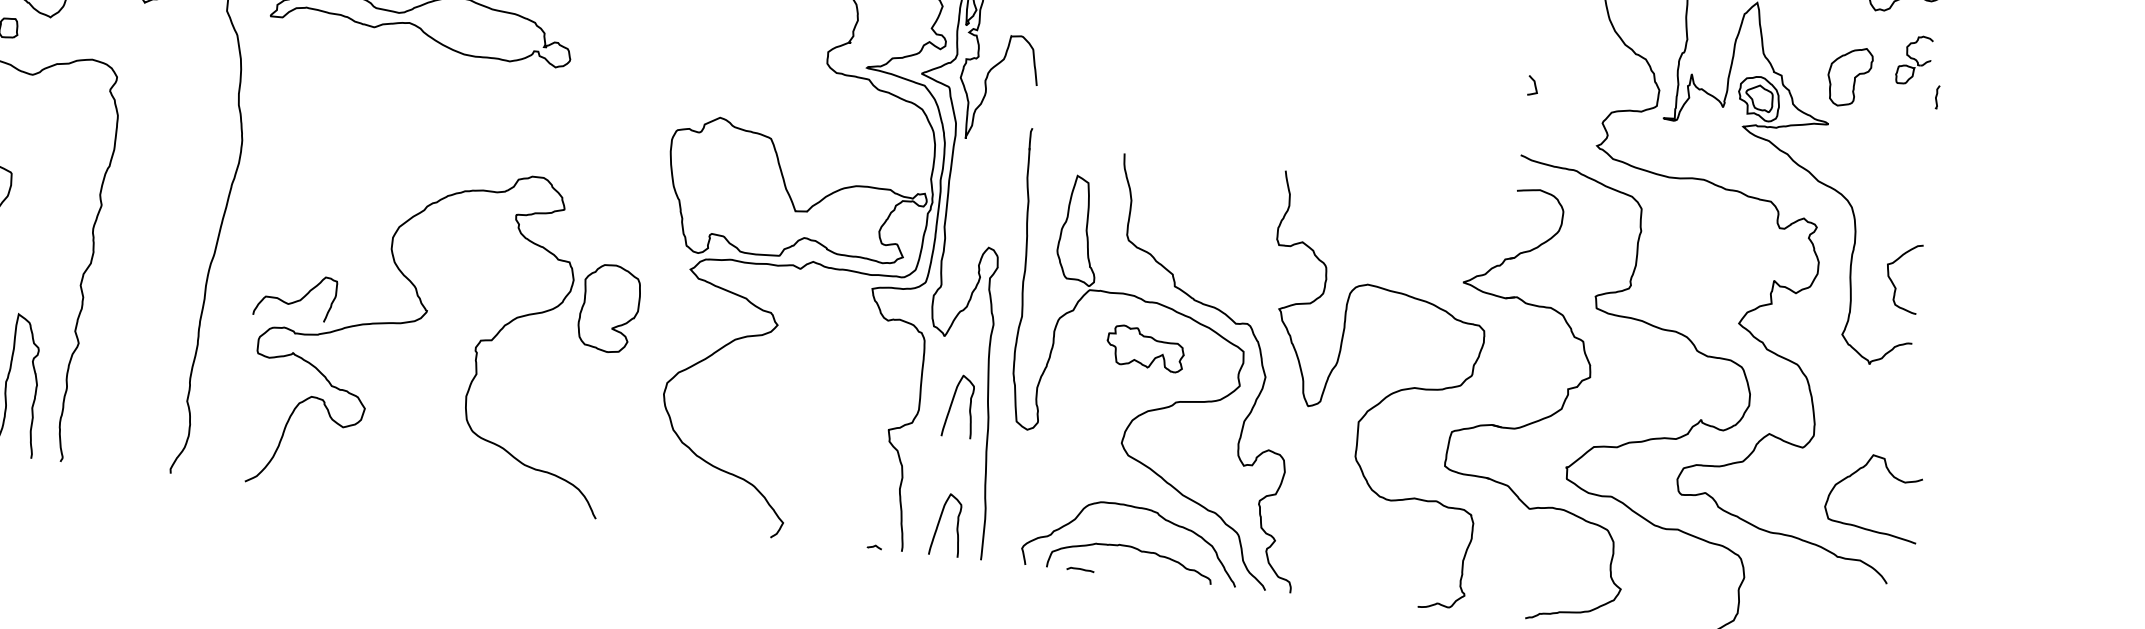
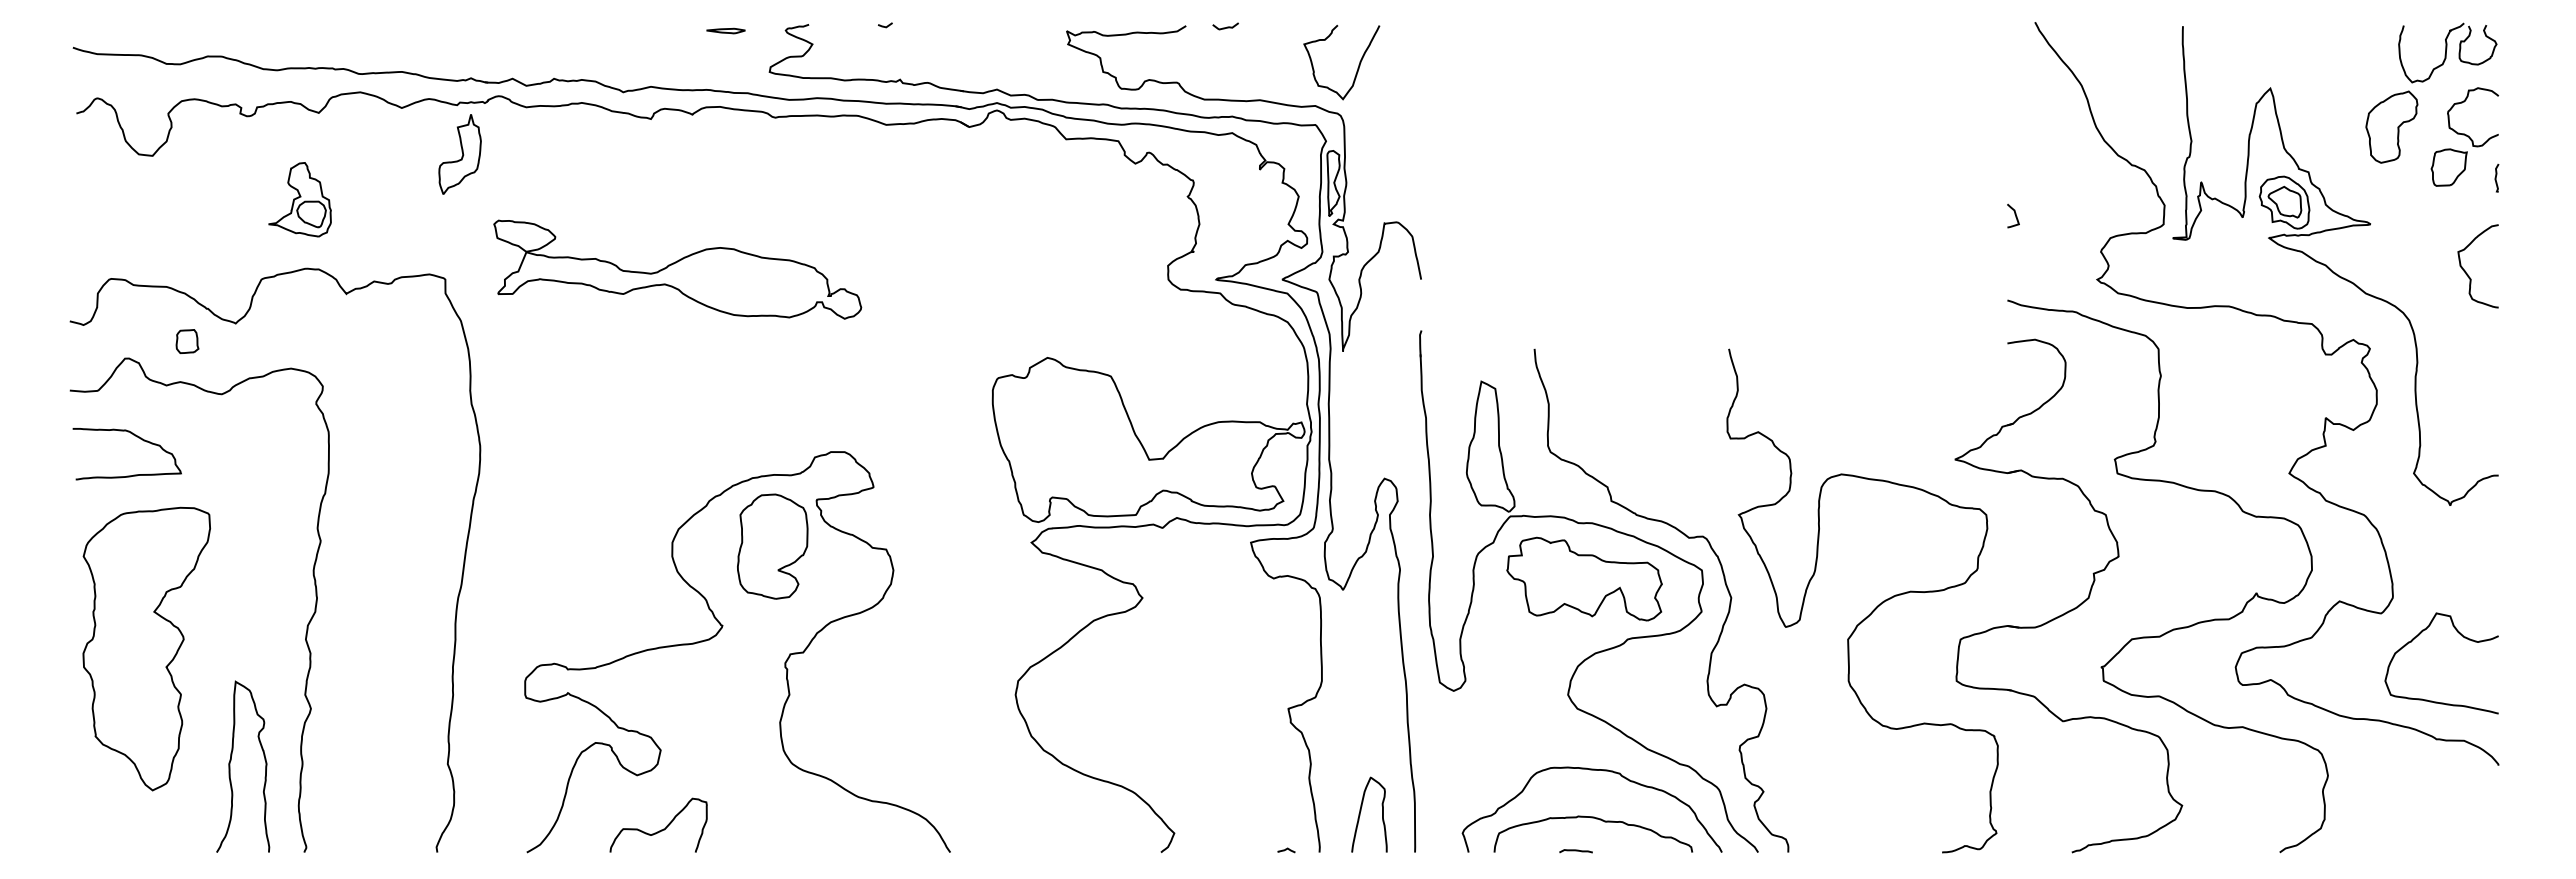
part: (1914, 59) -> (2464, 136), size x1.67
part: (1849, 76) -> (2391, 126), moved
curve: (1894, 283) -> (2468, 274), moved
curve: (297, 300) -> (661, 829), moved
part: (609, 308) -> (772, 546), moved
part: (1145, 348) -> (1584, 578), size x1.67
curve: (952, 402) -> (1361, 668), removed
curve: (1891, 475) -> (2460, 635), moved
curve: (1080, 569) -> (1575, 851), moved

